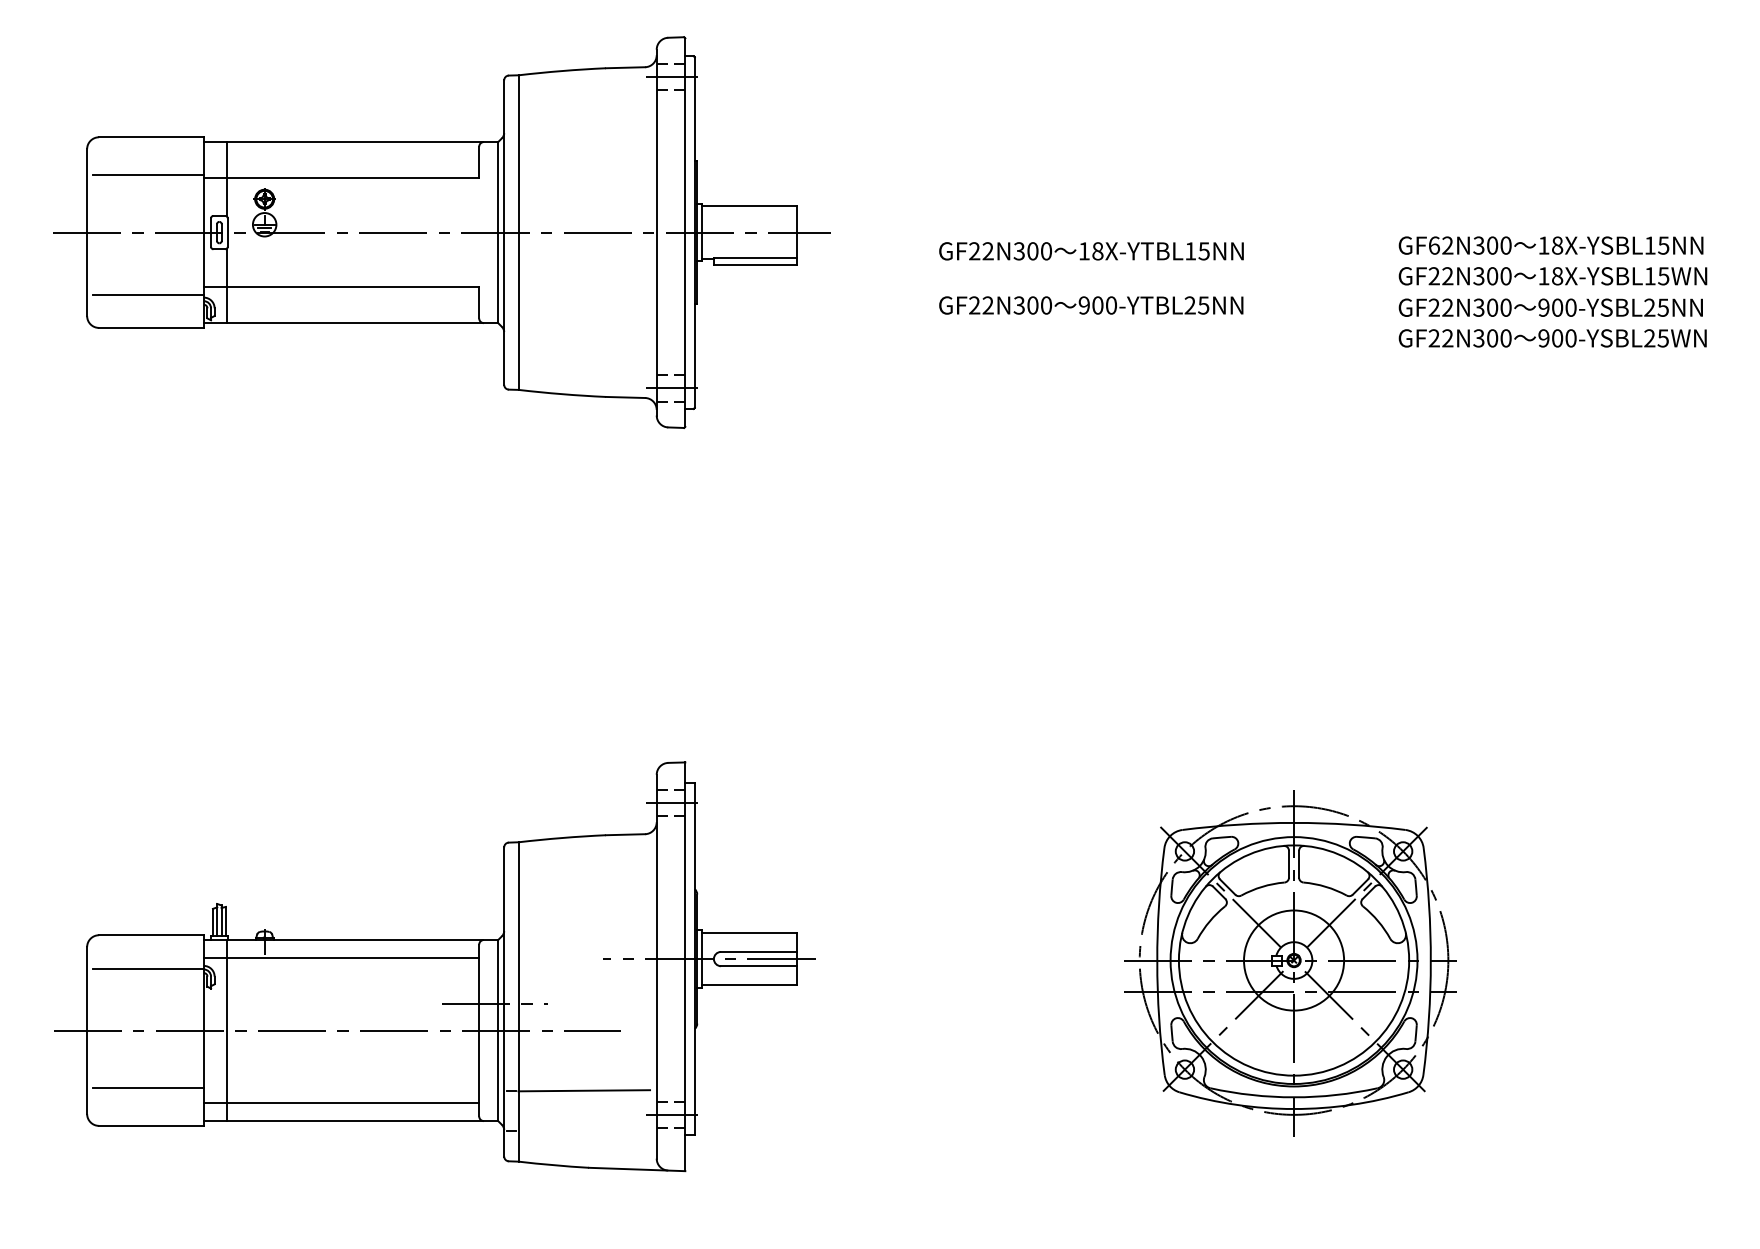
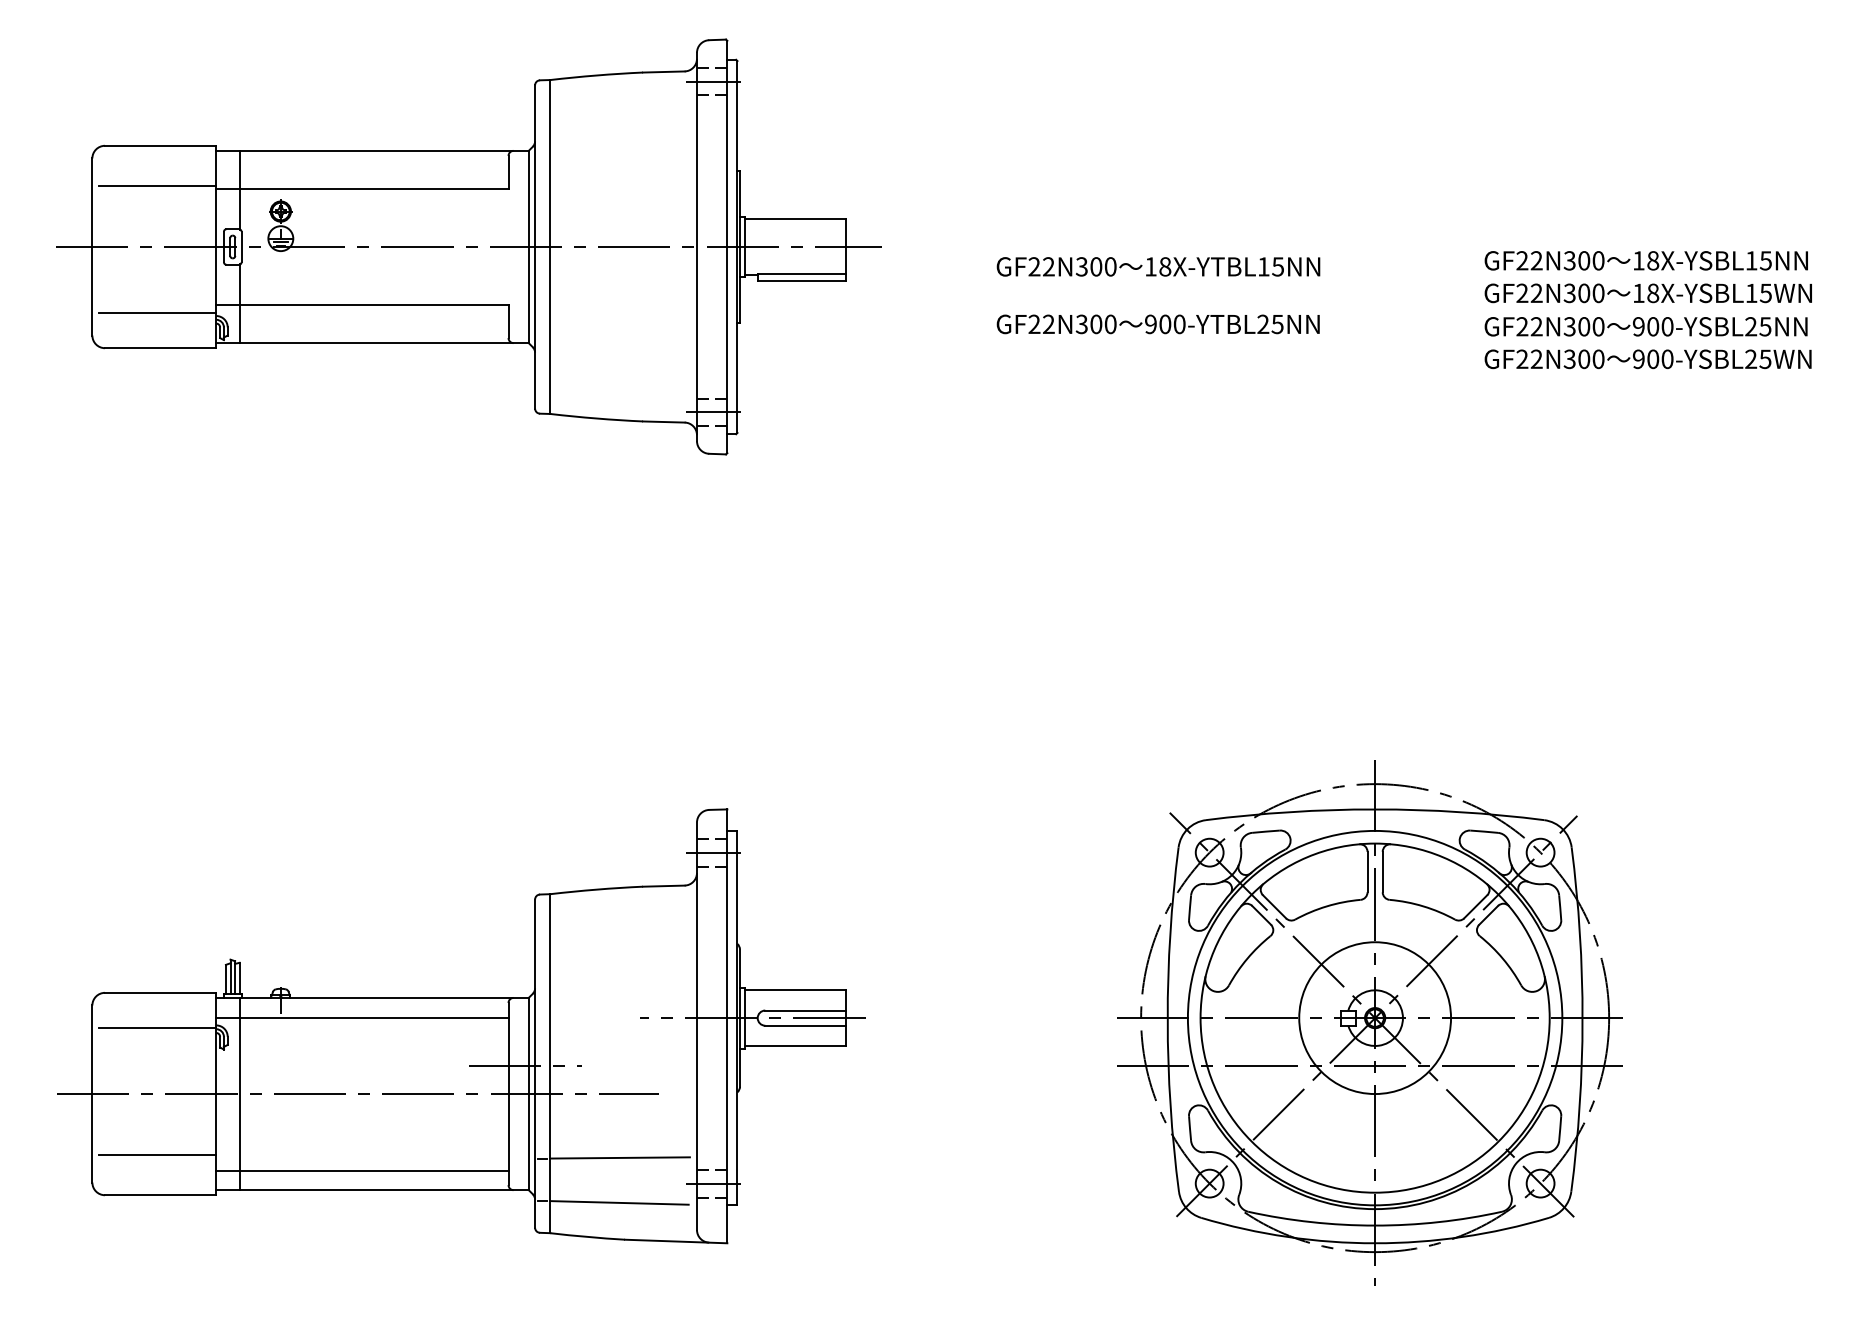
text: (1433, 245) -> (1521, 260), GF62N300 -> GF22N300
part: (1290, 963) -> (1369, 1022), size x1.43
line: (583, 1132) -> (619, 1202), added

